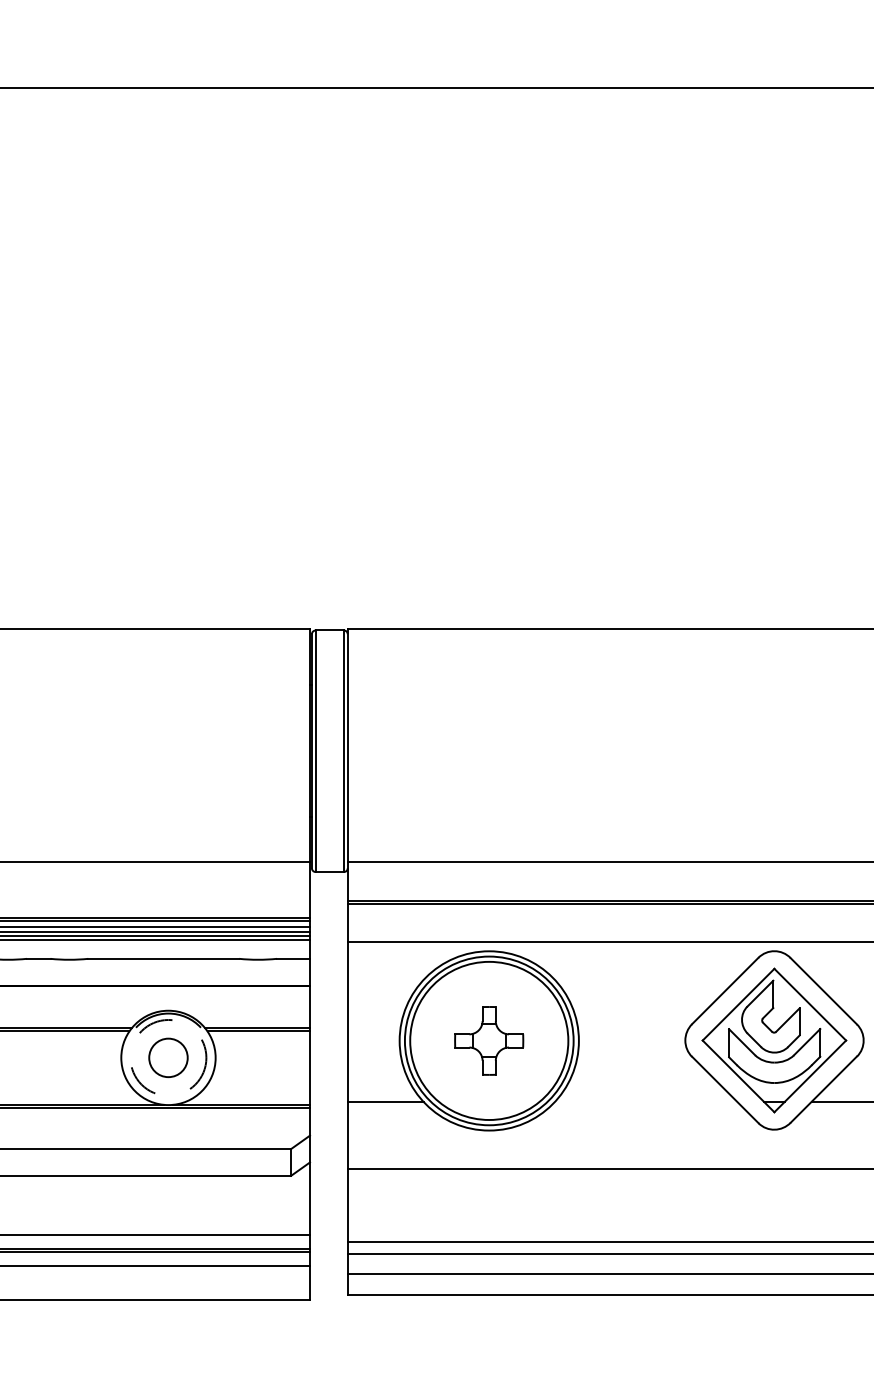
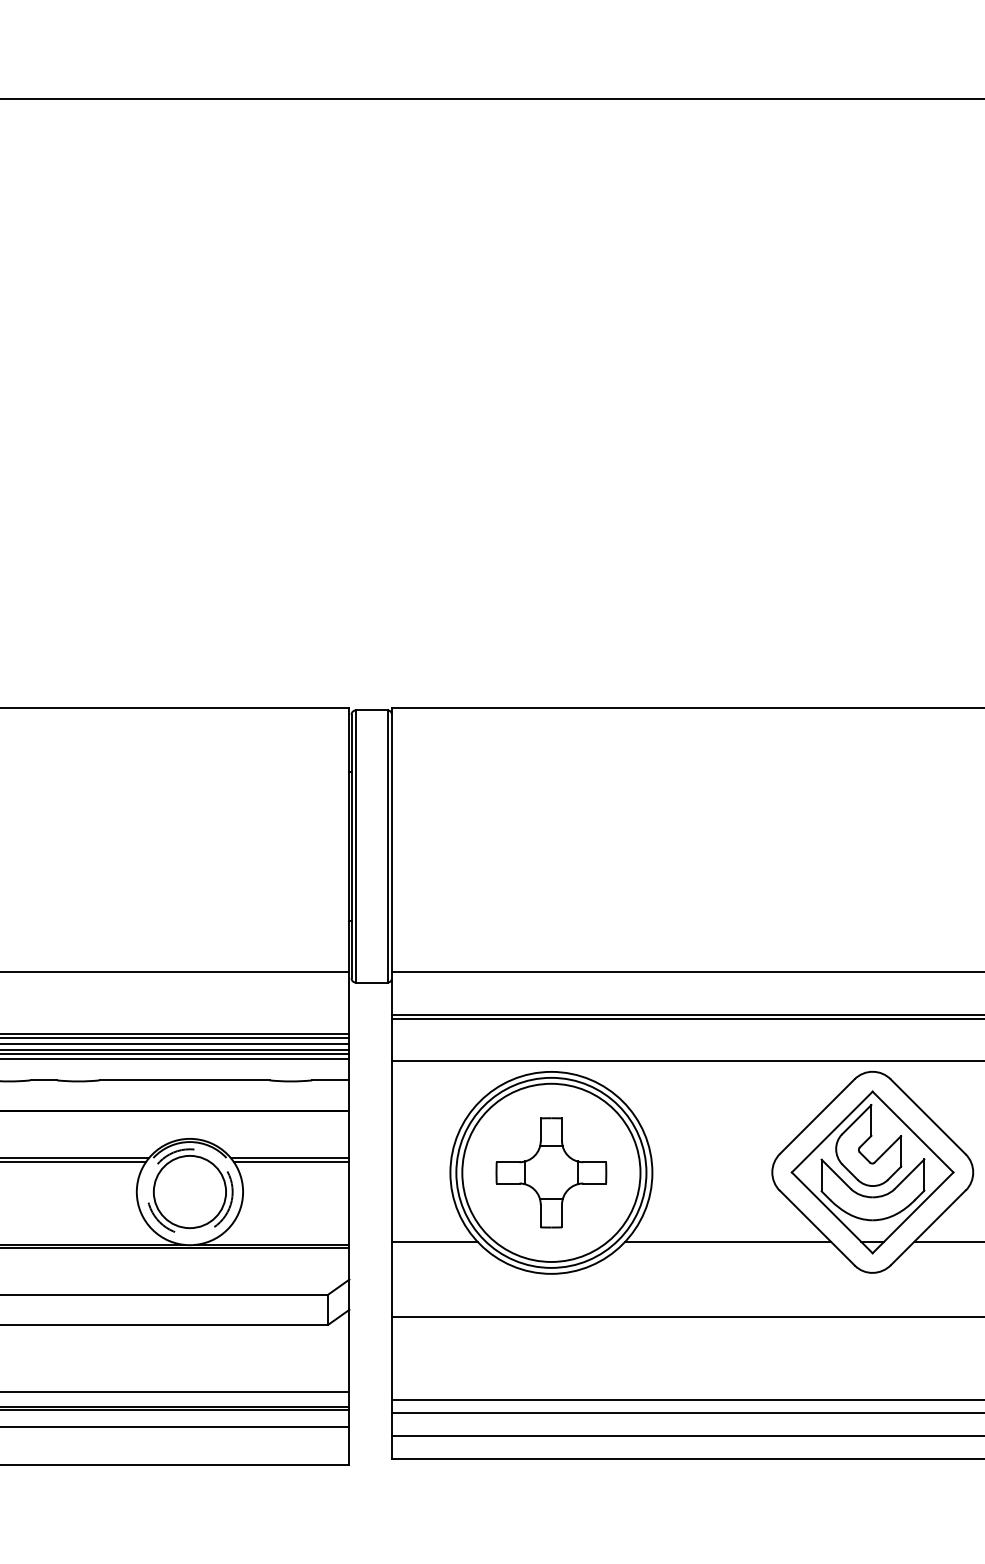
part: (488, 1040) -> (550, 1172), size x1.43
circle: (168, 1057) -> (189, 1191), size x1.67
line: (645, 1102) -> (727, 1242), added

